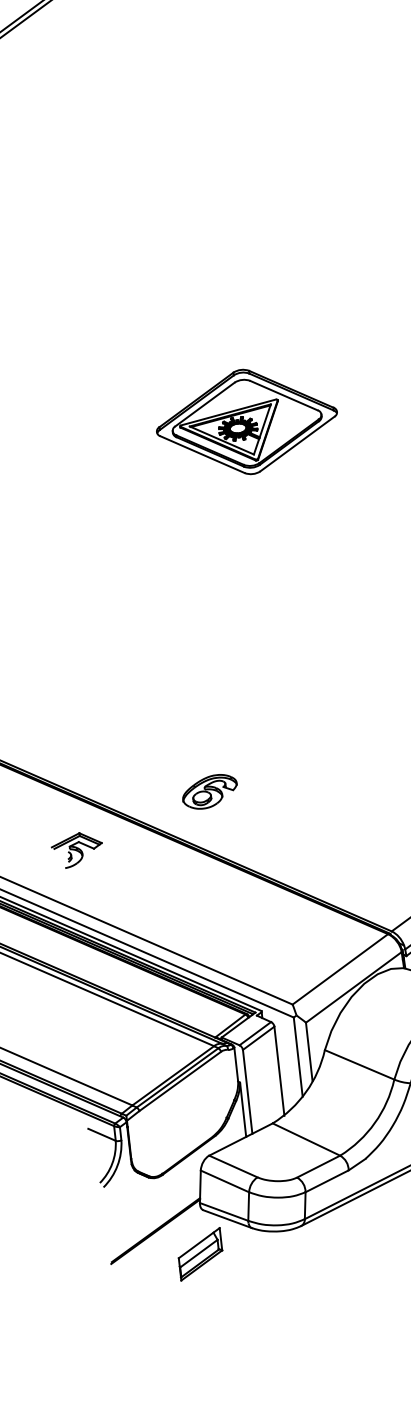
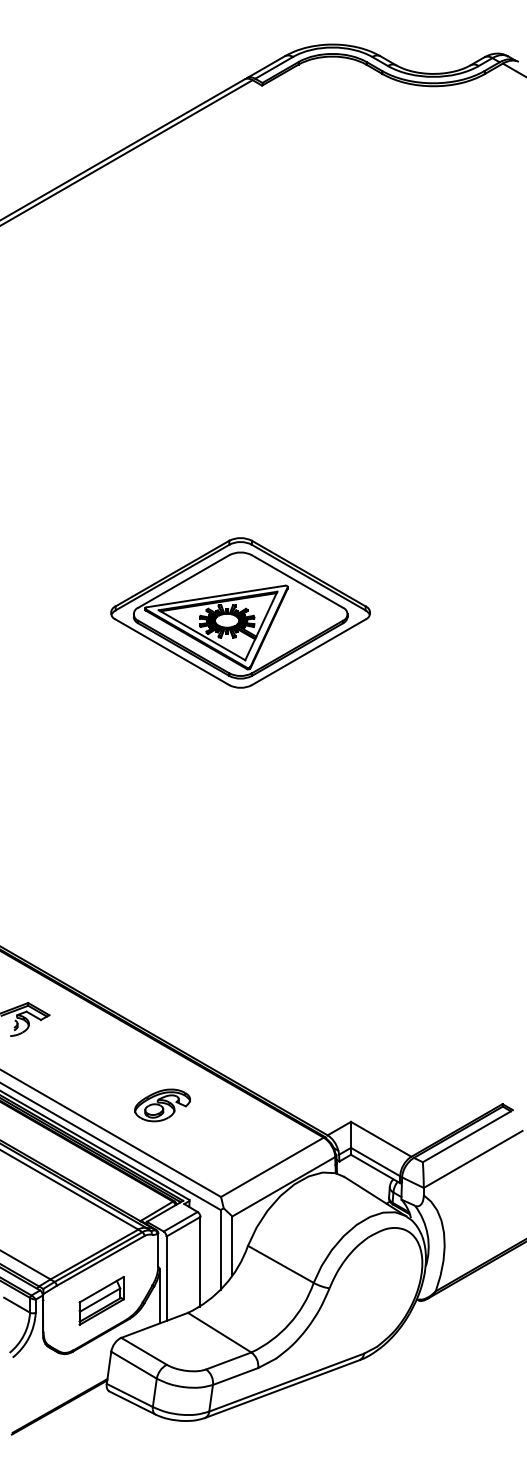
part: (246, 421) -> (240, 612), size x1.43
part: (209, 791) -> (162, 1105), moved
part: (200, 1253) -> (101, 1300), moved

